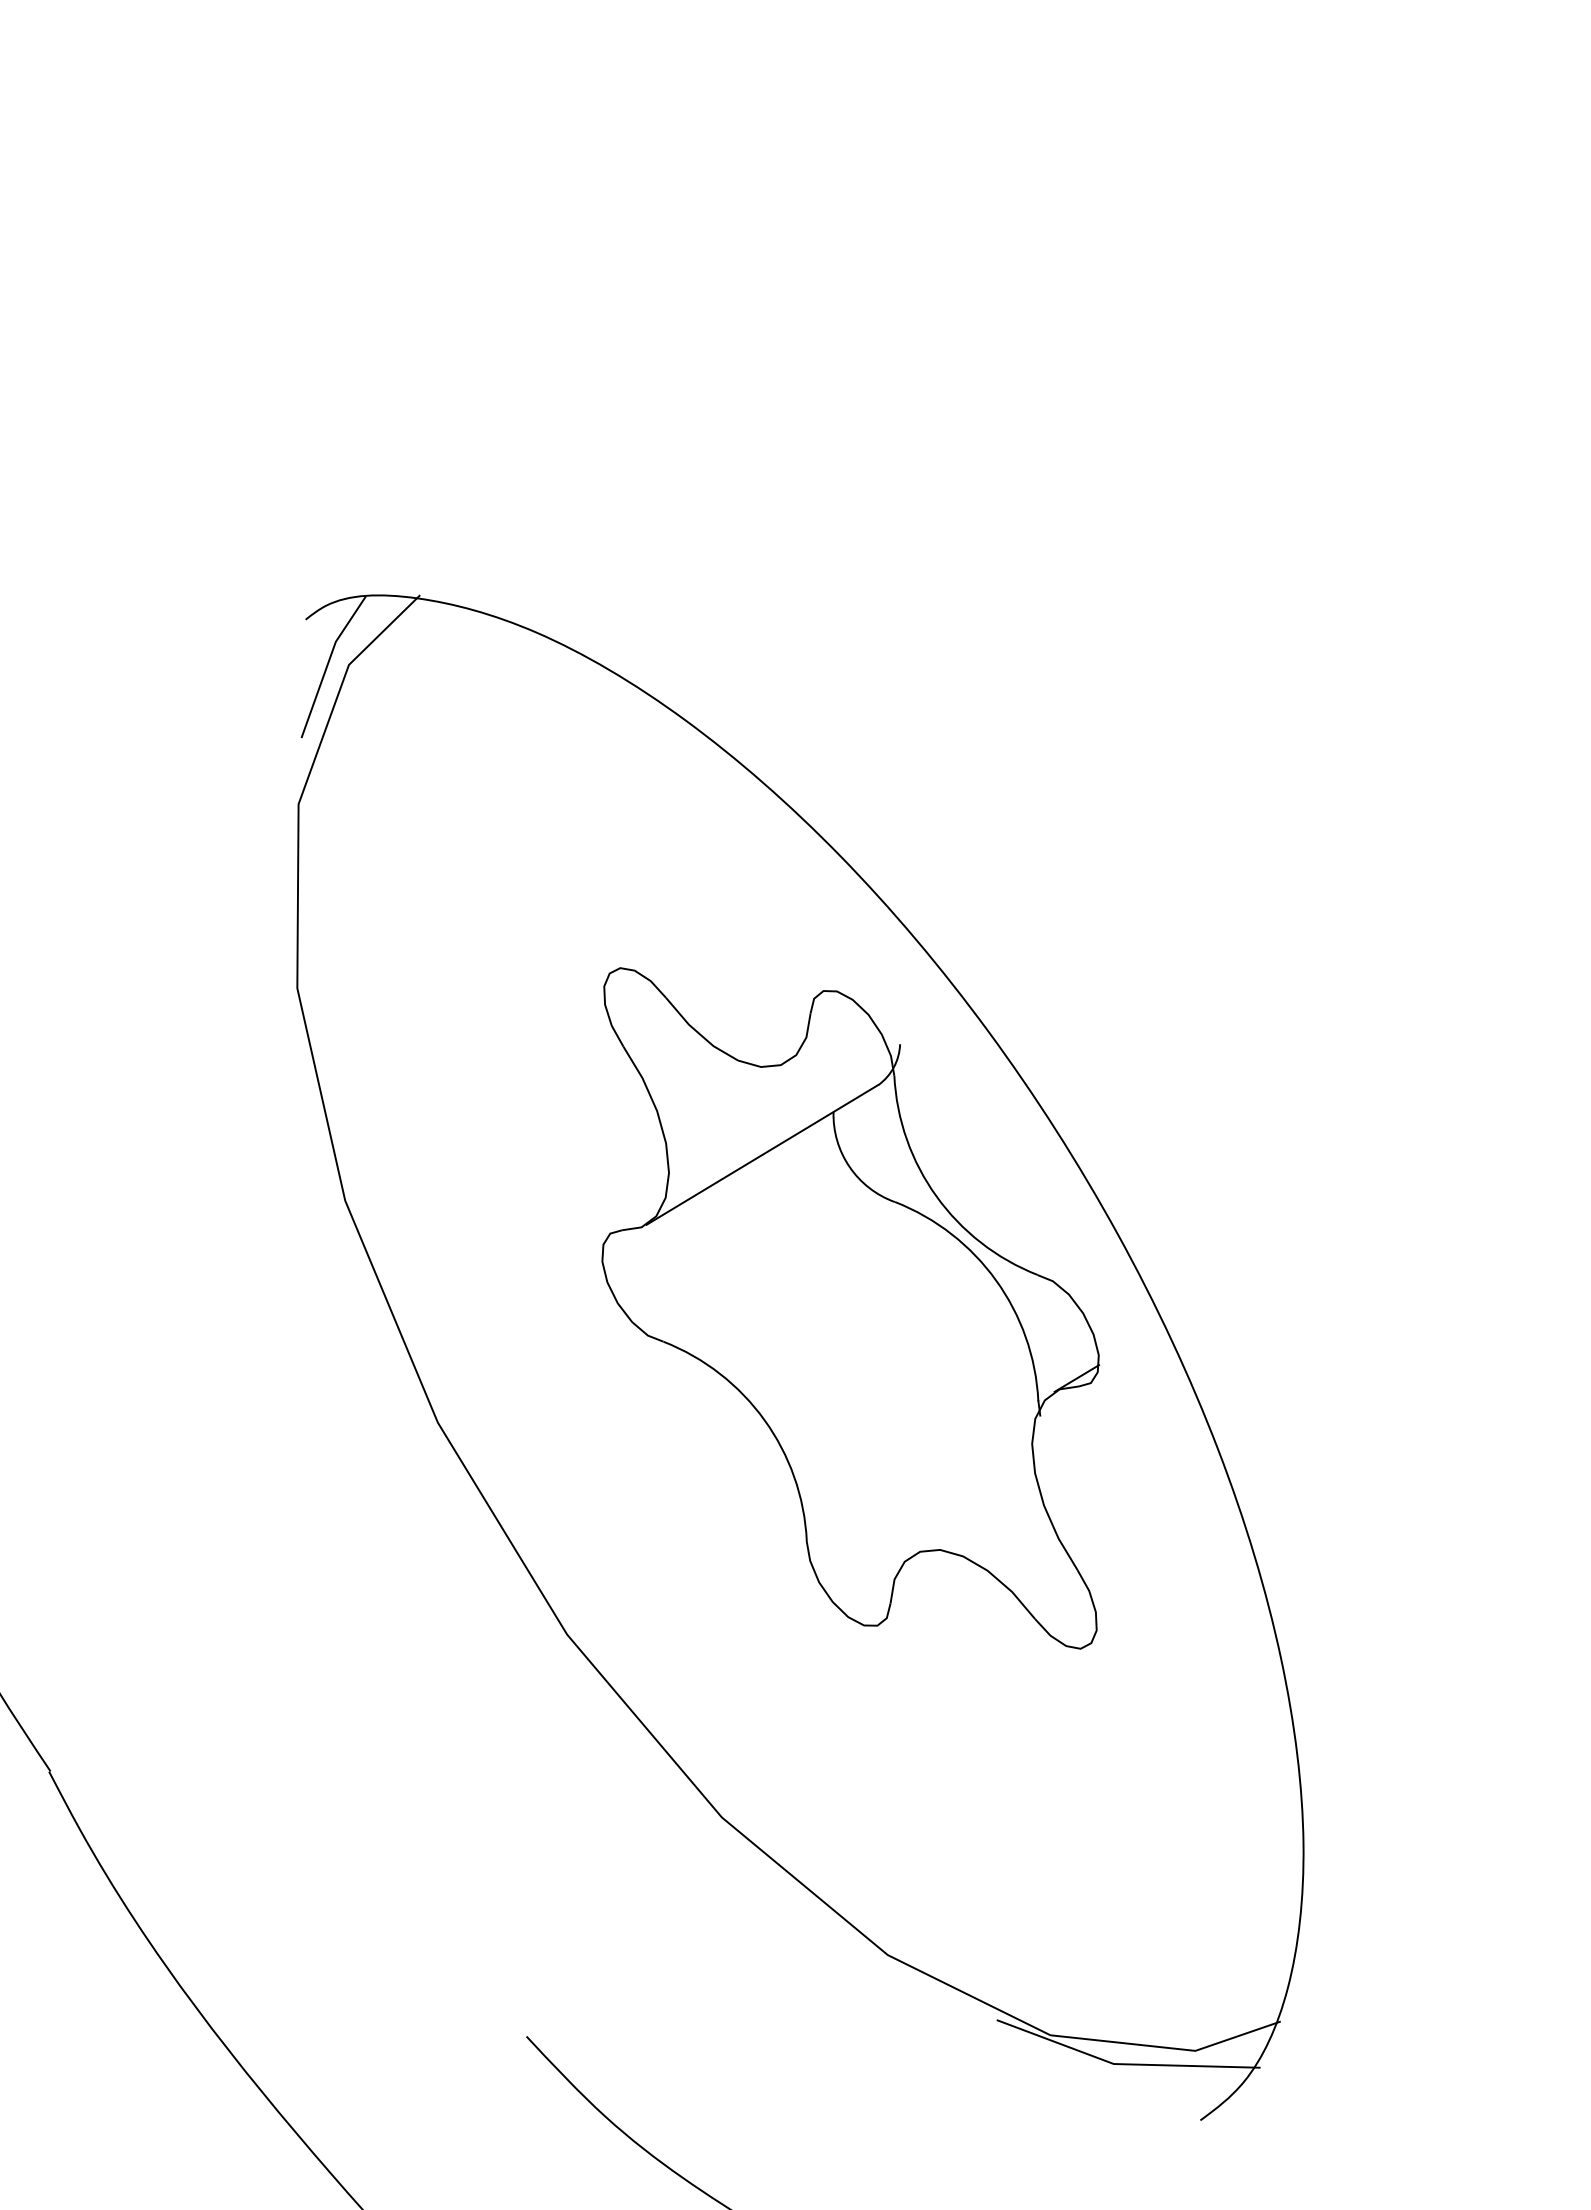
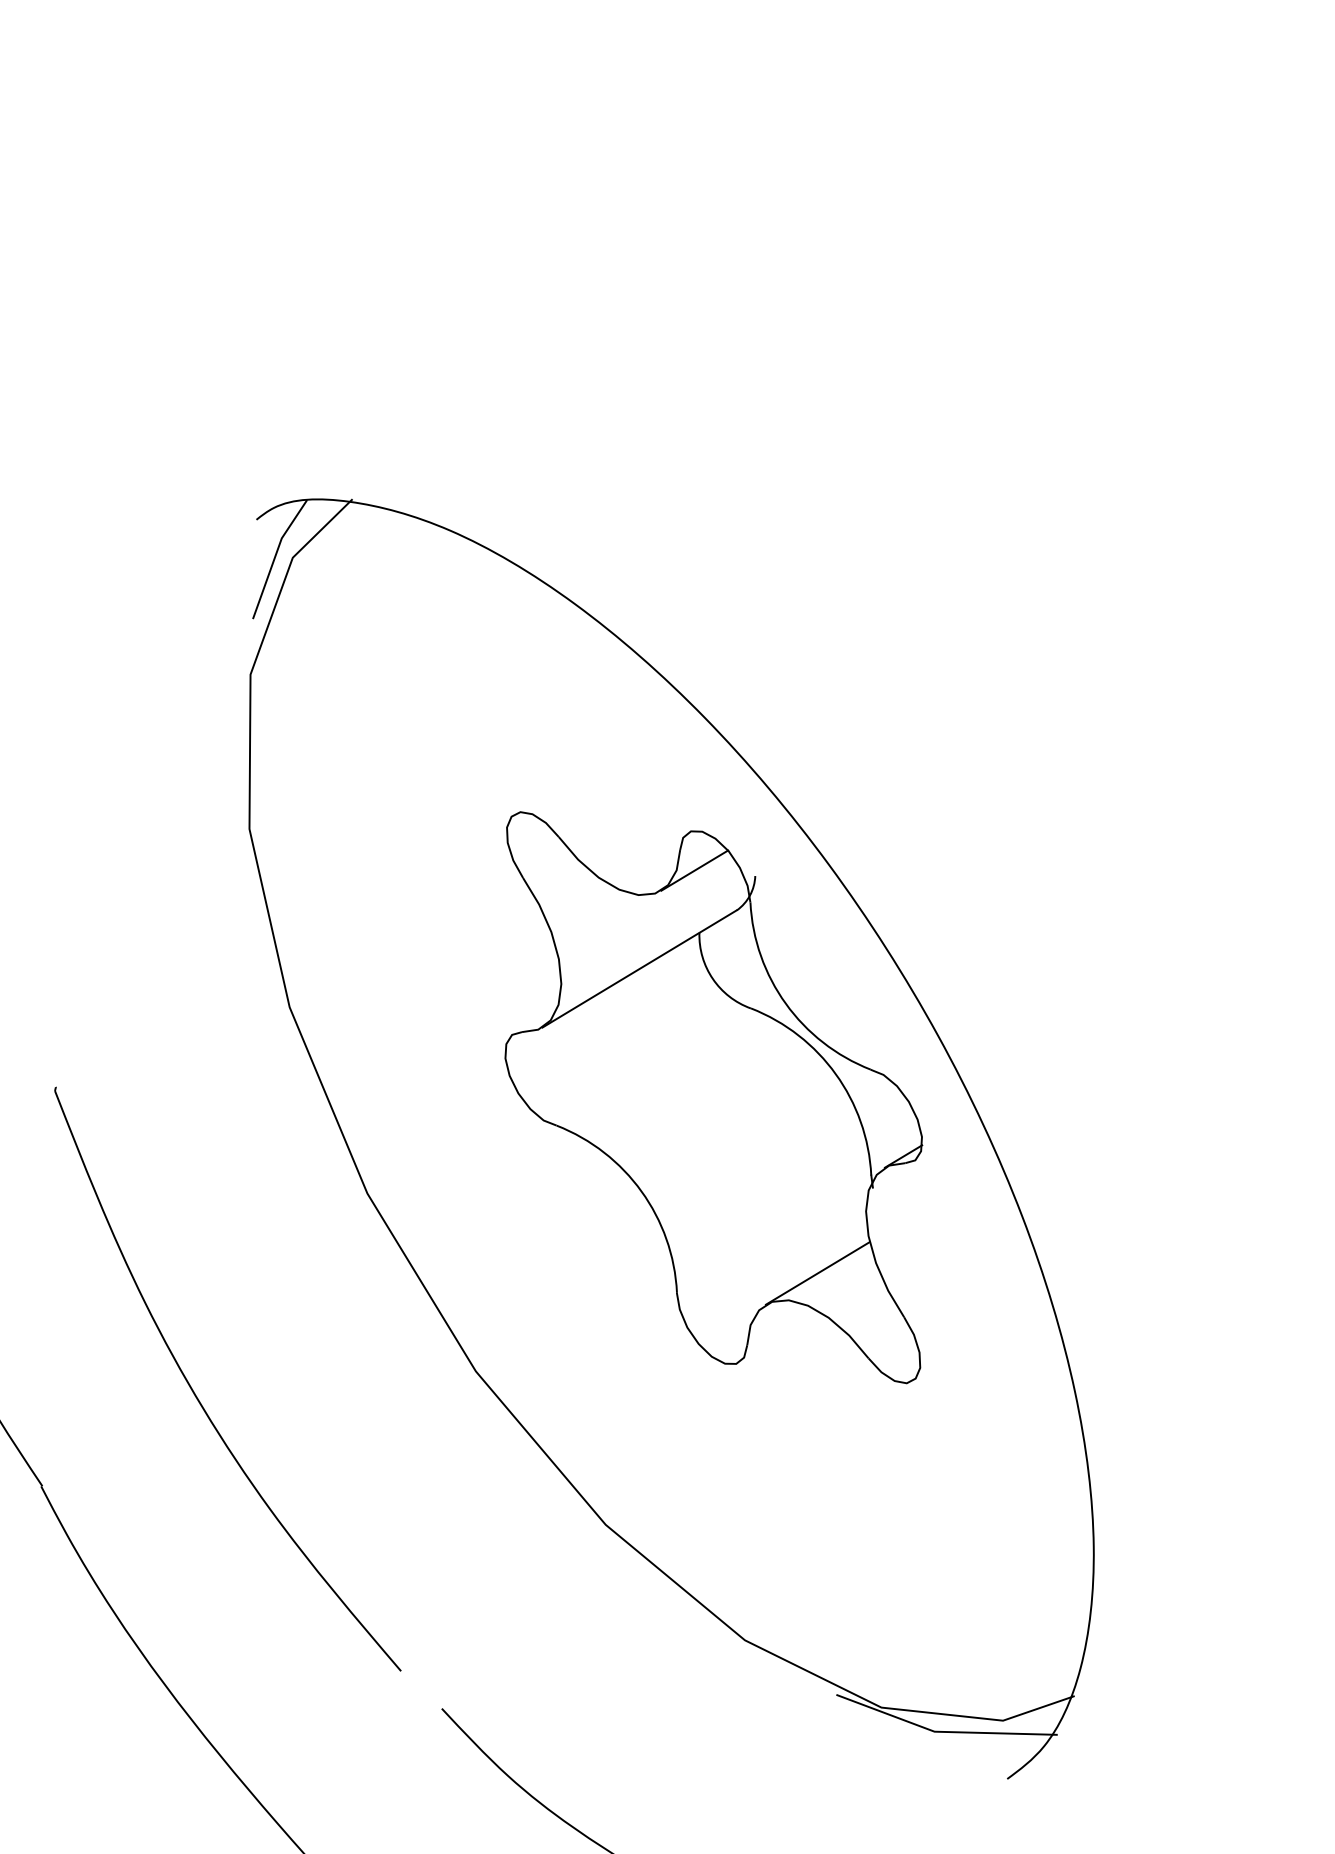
line: (827, 1037) -> (694, 870), added
line: (974, 1517) -> (817, 1273), added
part: (234, 1663) -> (196, 1395), added

